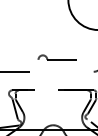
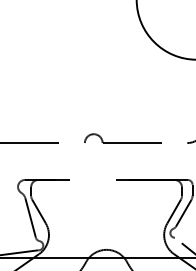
part: (56, 57) -> (120, 138), moved

